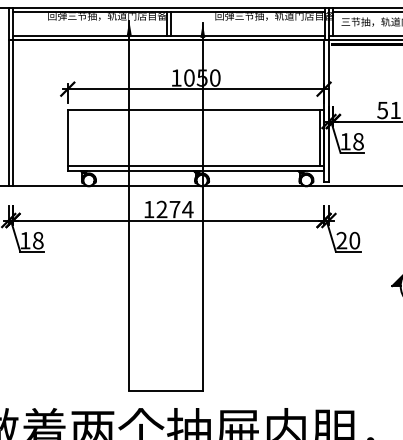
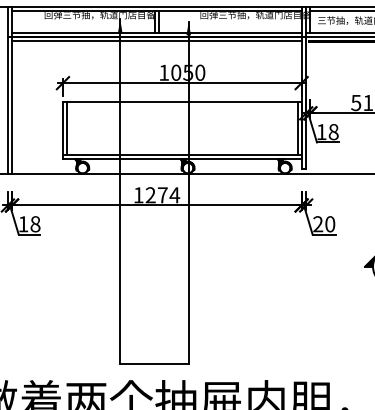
line: (168, 44) -> (156, 41), added
line: (72, 137) -> (67, 128), added

